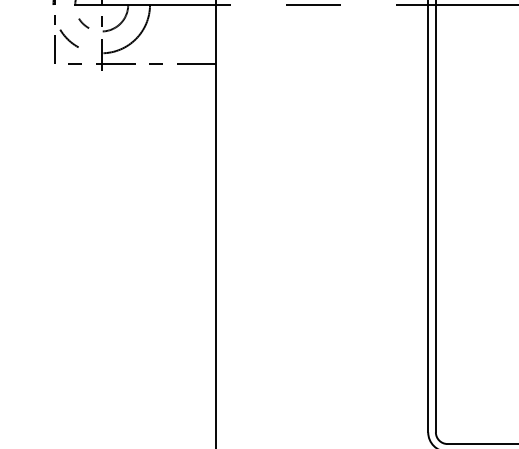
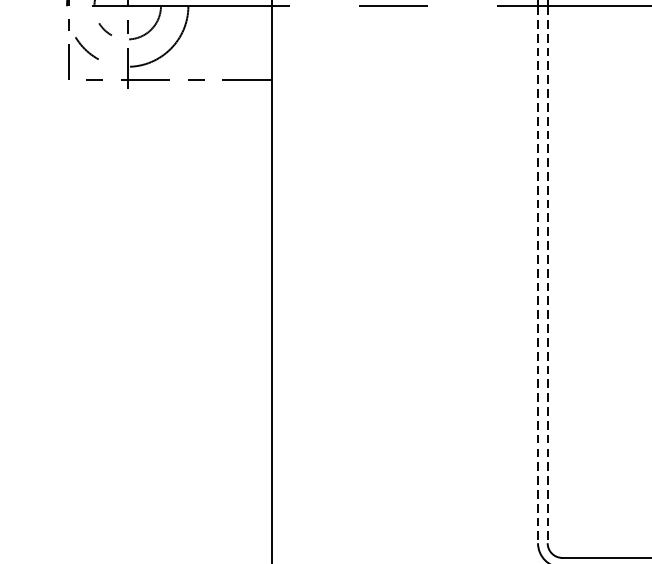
line: (428, 218) -> (538, 274), solid -> dashed
line: (435, 218) -> (547, 274), solid -> dashed

